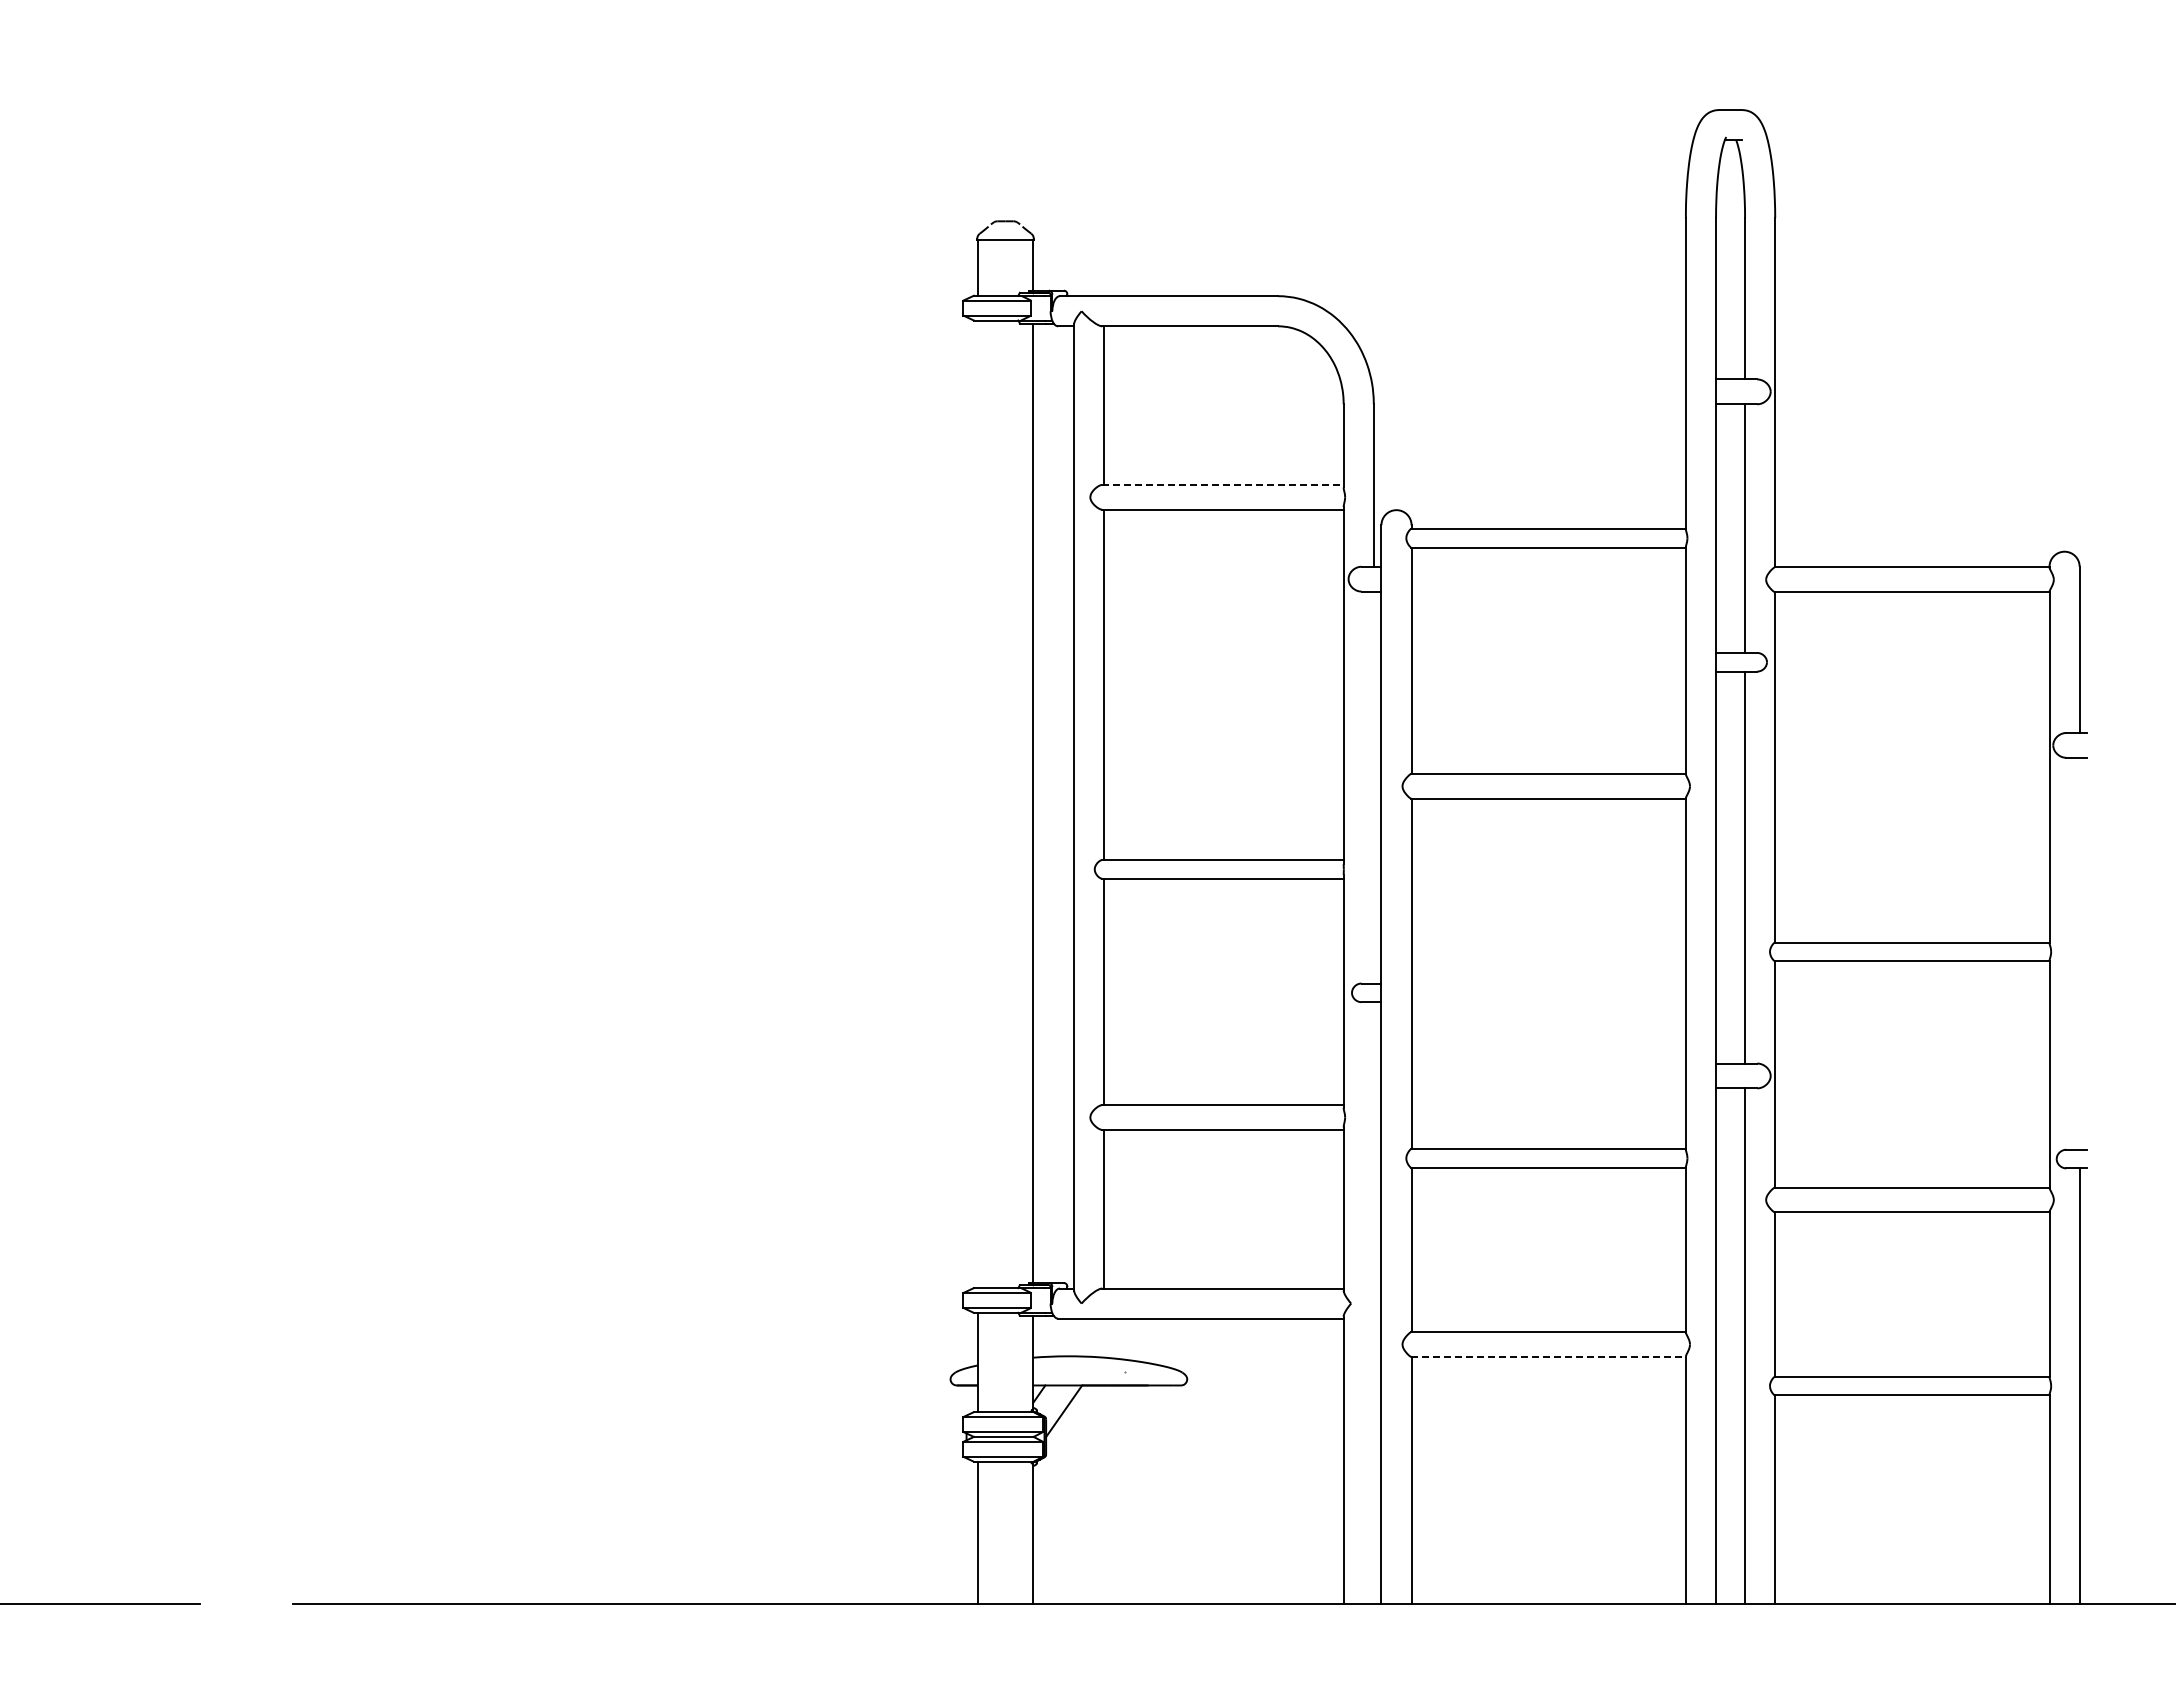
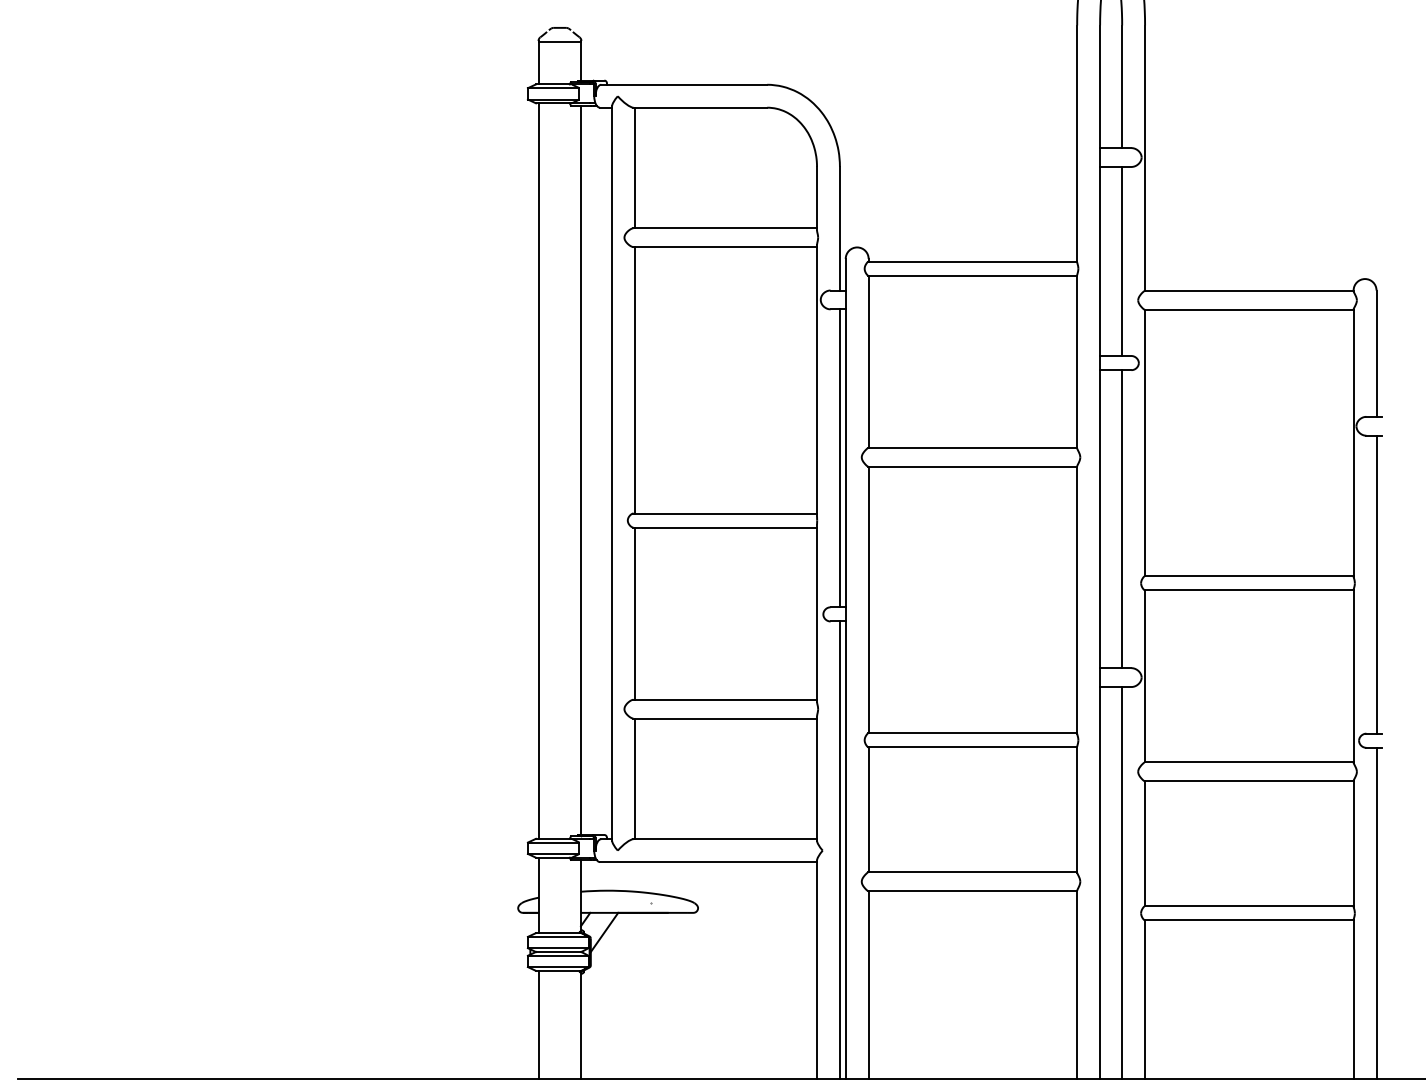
line: (1222, 484) -> (724, 227), dashed -> solid
line: (1373, 787) -> (839, 458), added
line: (977, 804) -> (538, 471), added
line: (2079, 953) -> (1376, 584), added
line: (1373, 1303) -> (839, 850), added
line: (1549, 1356) -> (973, 890), dashed -> solid

